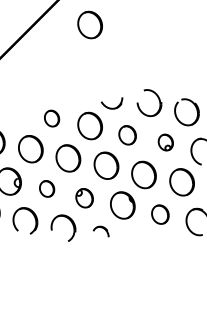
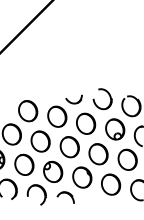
part: (89, 24) -> (56, 39), removed
part: (51, 118) -> (27, 111), size x1.67
part: (127, 135) -> (85, 124), size x1.43
part: (165, 142) -> (114, 129), size x1.67
part: (46, 188) -> (23, 164), size x1.67
part: (84, 198) -> (52, 172), size x1.43
part: (160, 214) -> (111, 184), size x1.43
part: (100, 231) -> (65, 197), size x1.43

